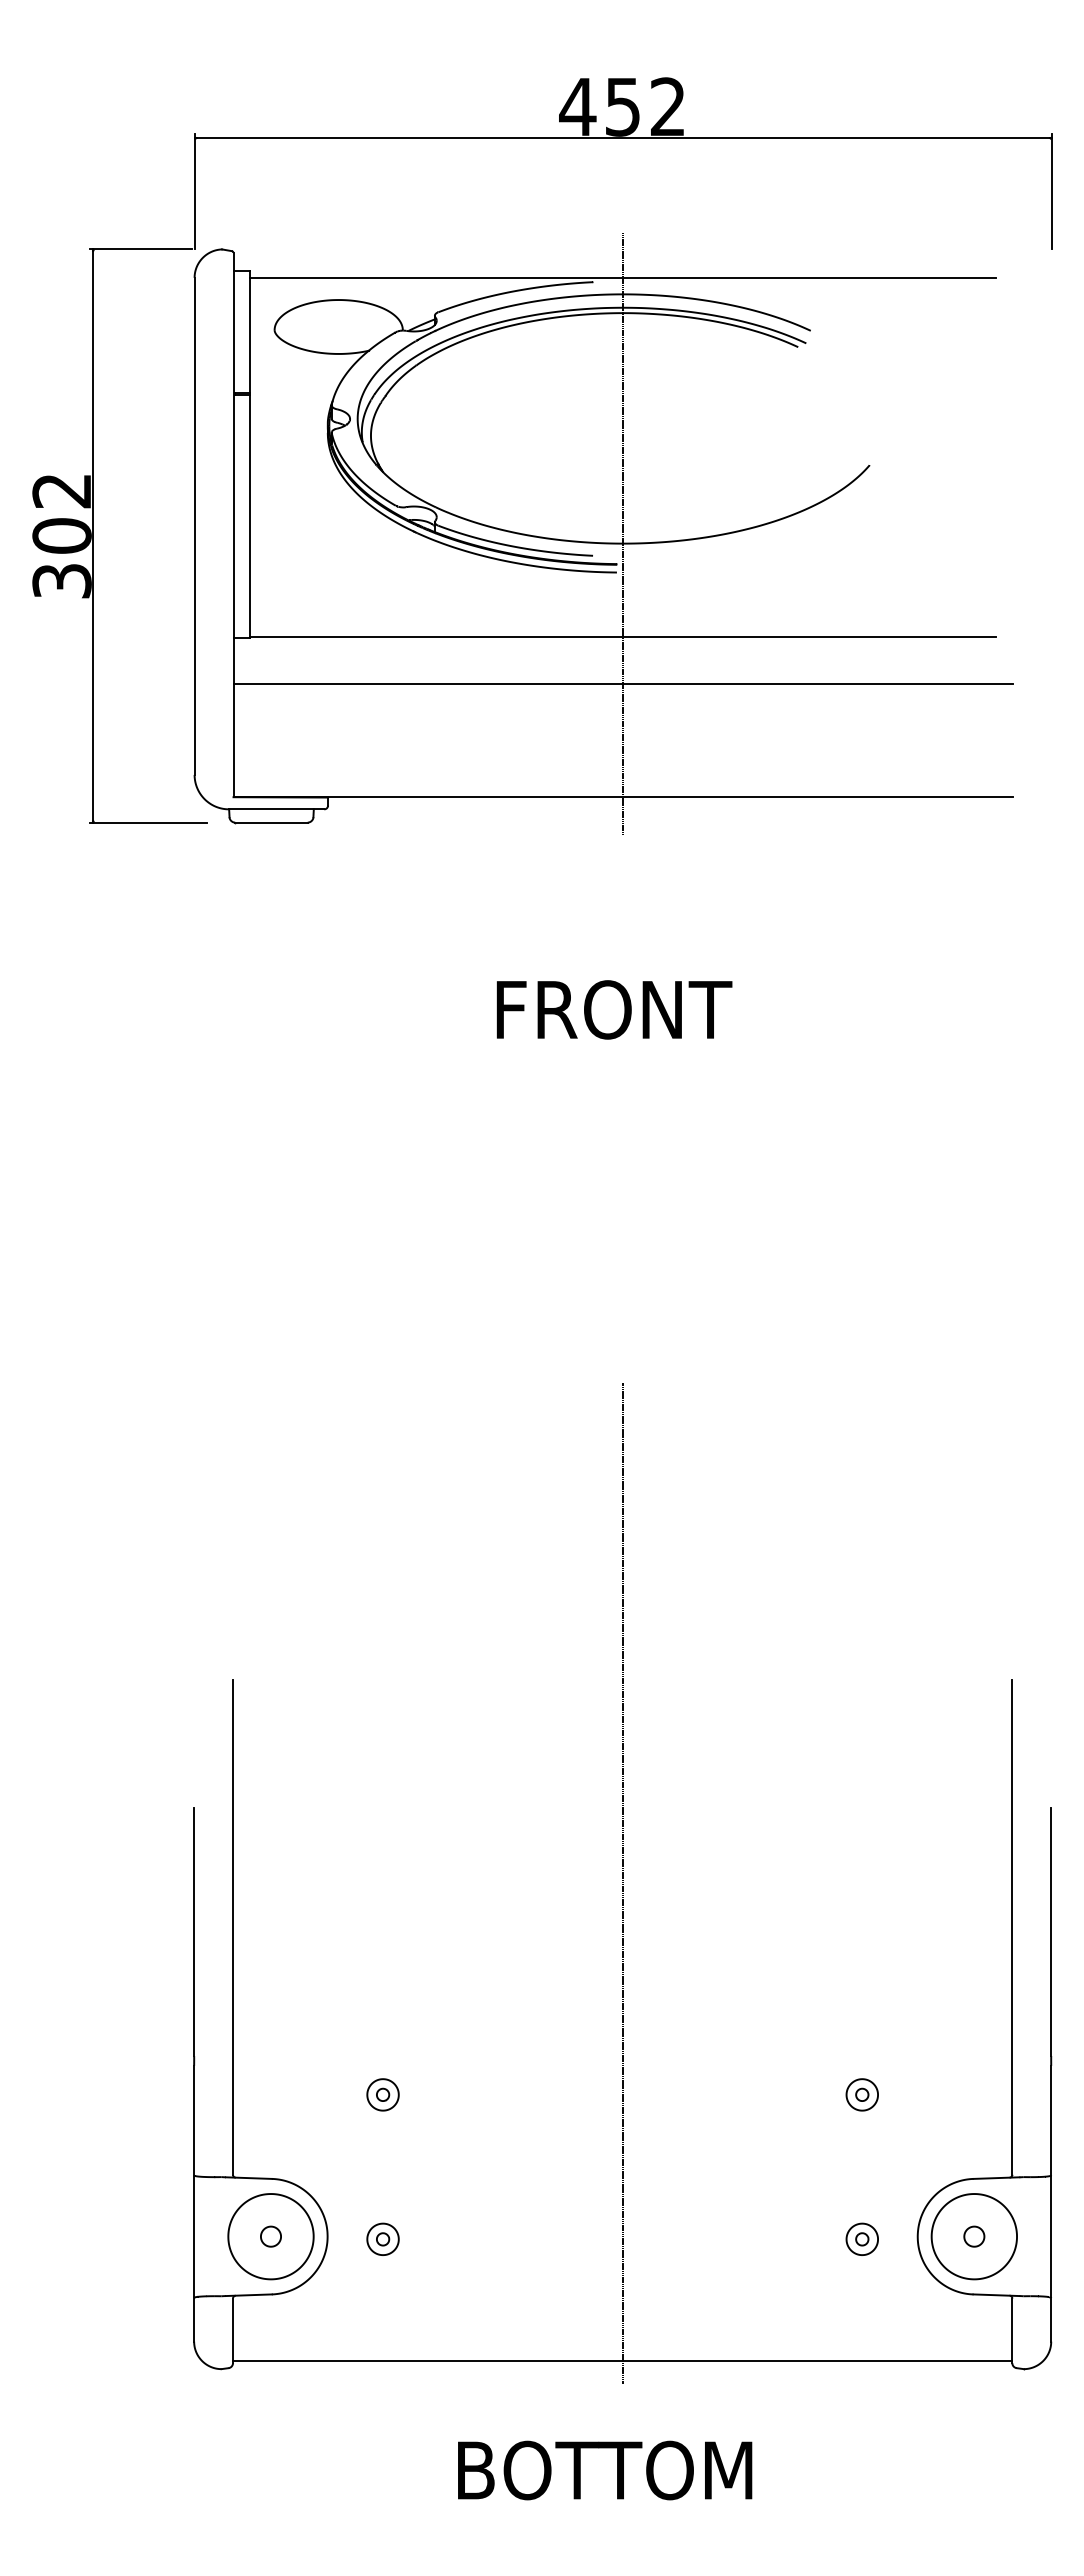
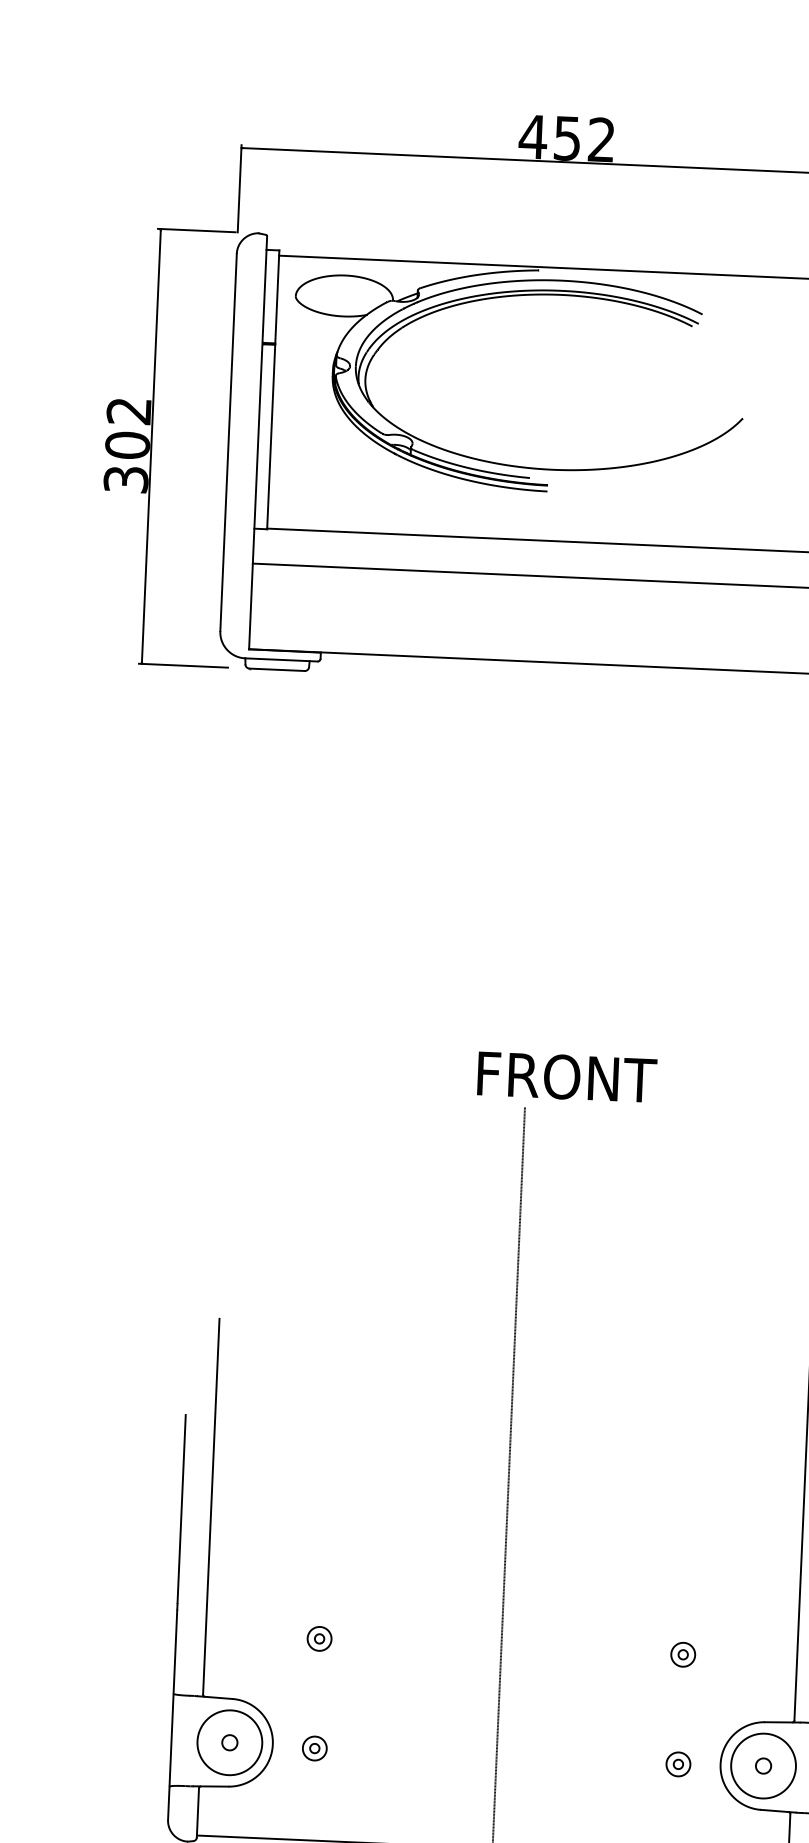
line: (623, 533) -> (553, 462), removed
text: (614, 1009) -> (567, 1076), moved

